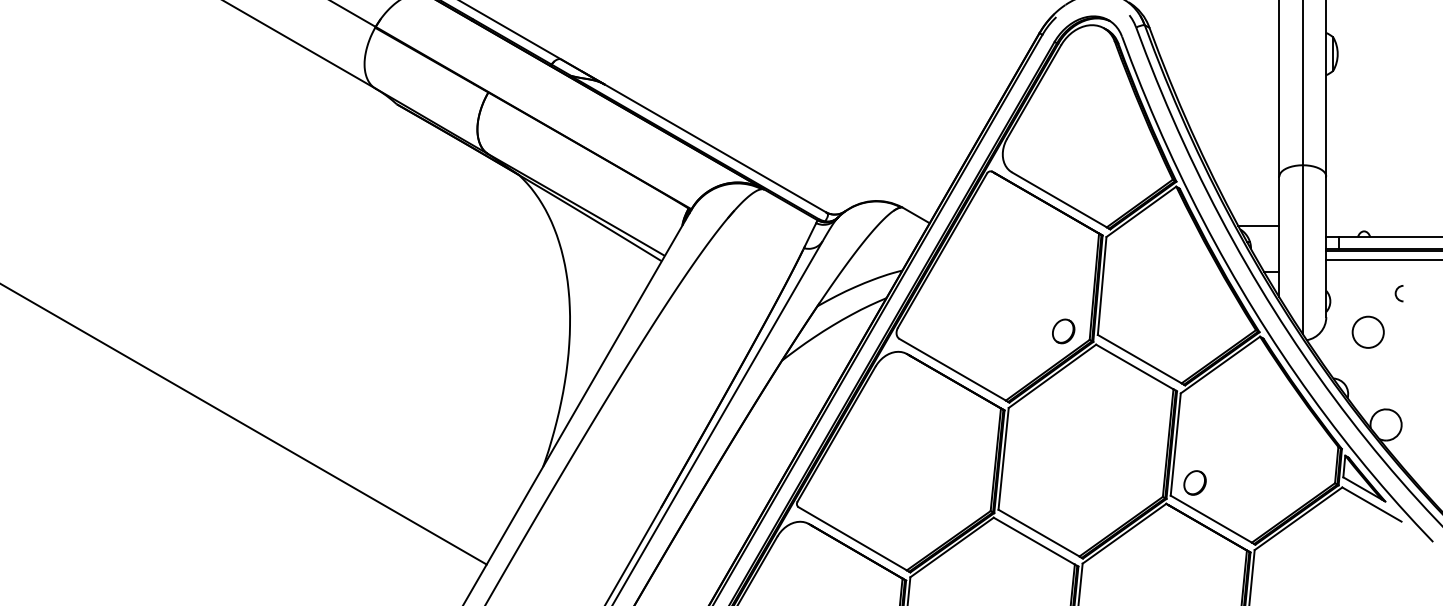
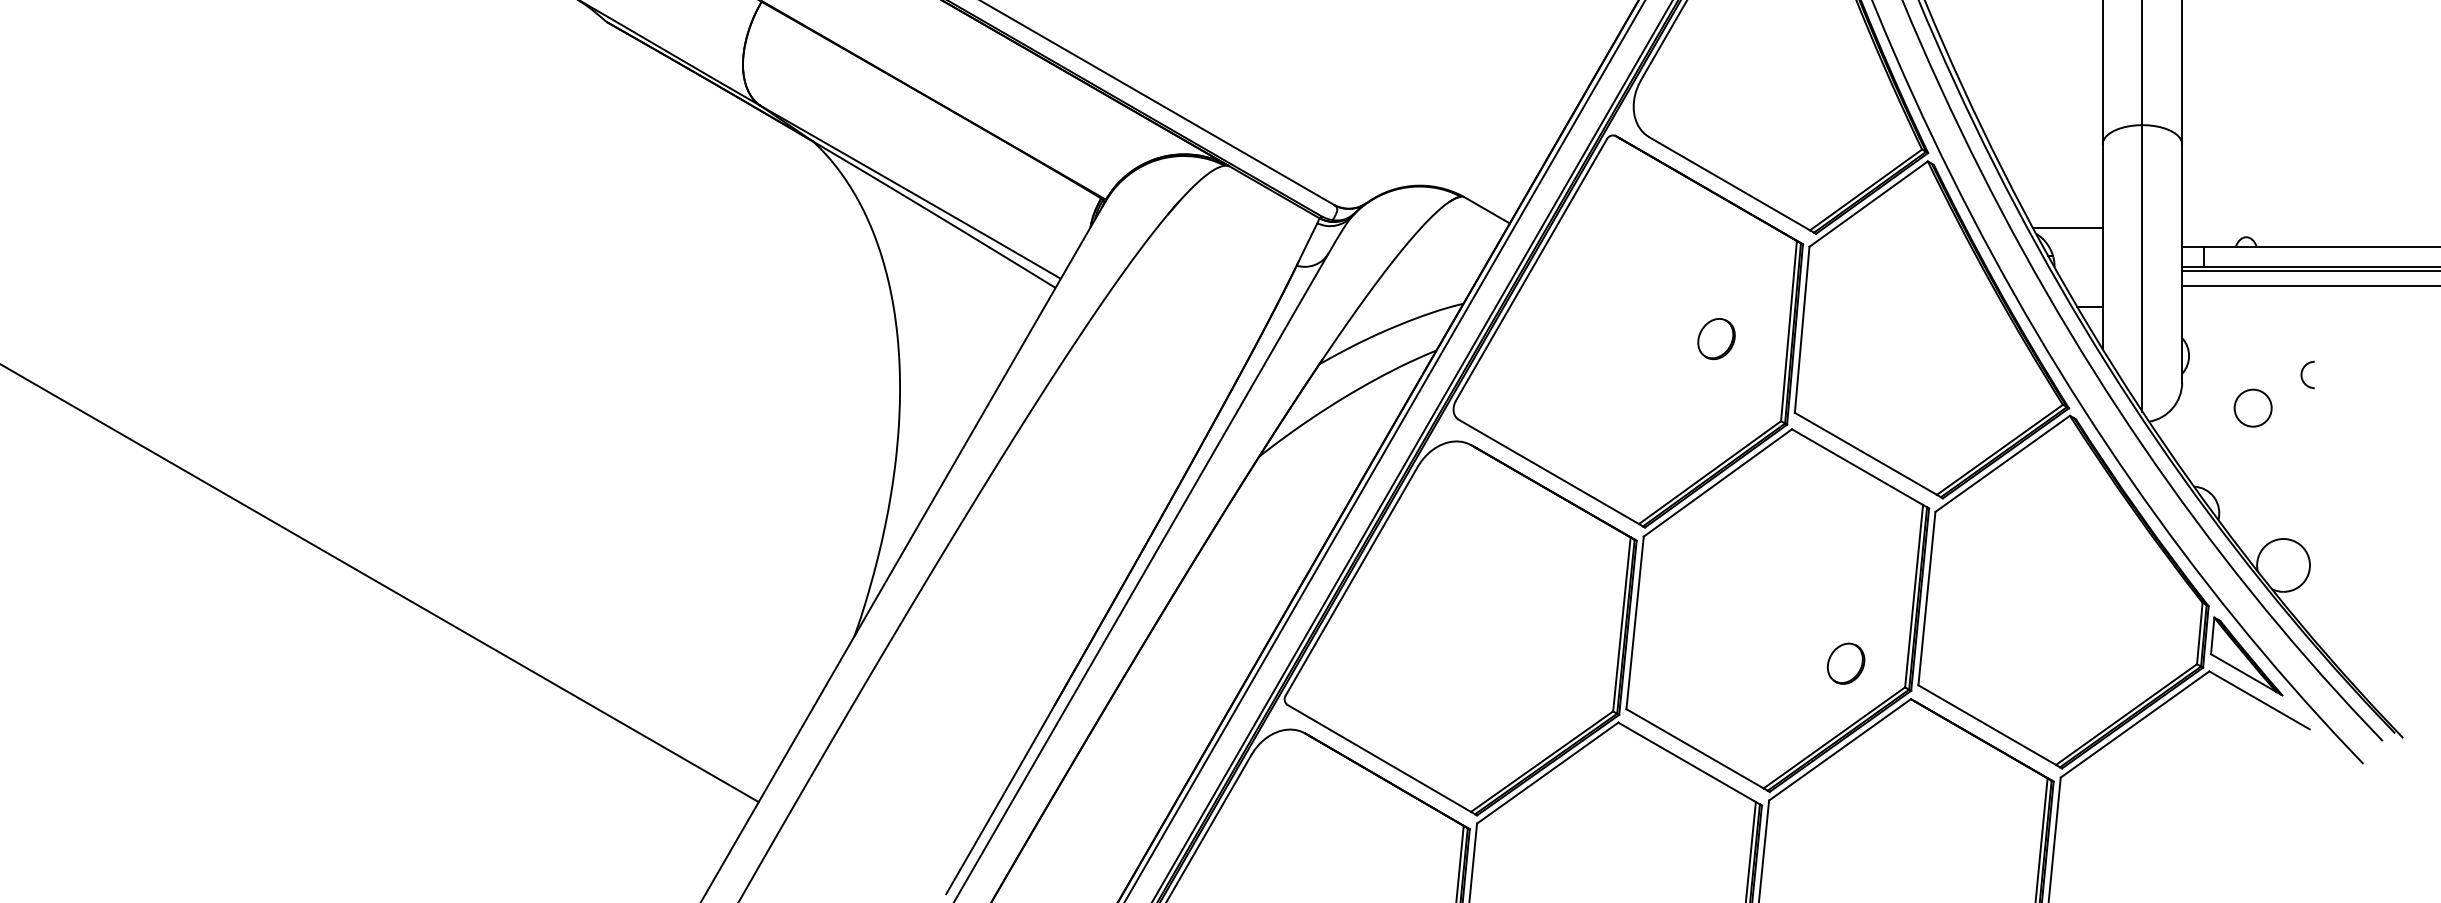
arc: (1396, 293) -> (2302, 374), moved
part: (1063, 331) -> (1716, 339), moved
circle: (1367, 331) -> (2252, 406), size x0.7
part: (1194, 482) -> (1845, 662), moved

